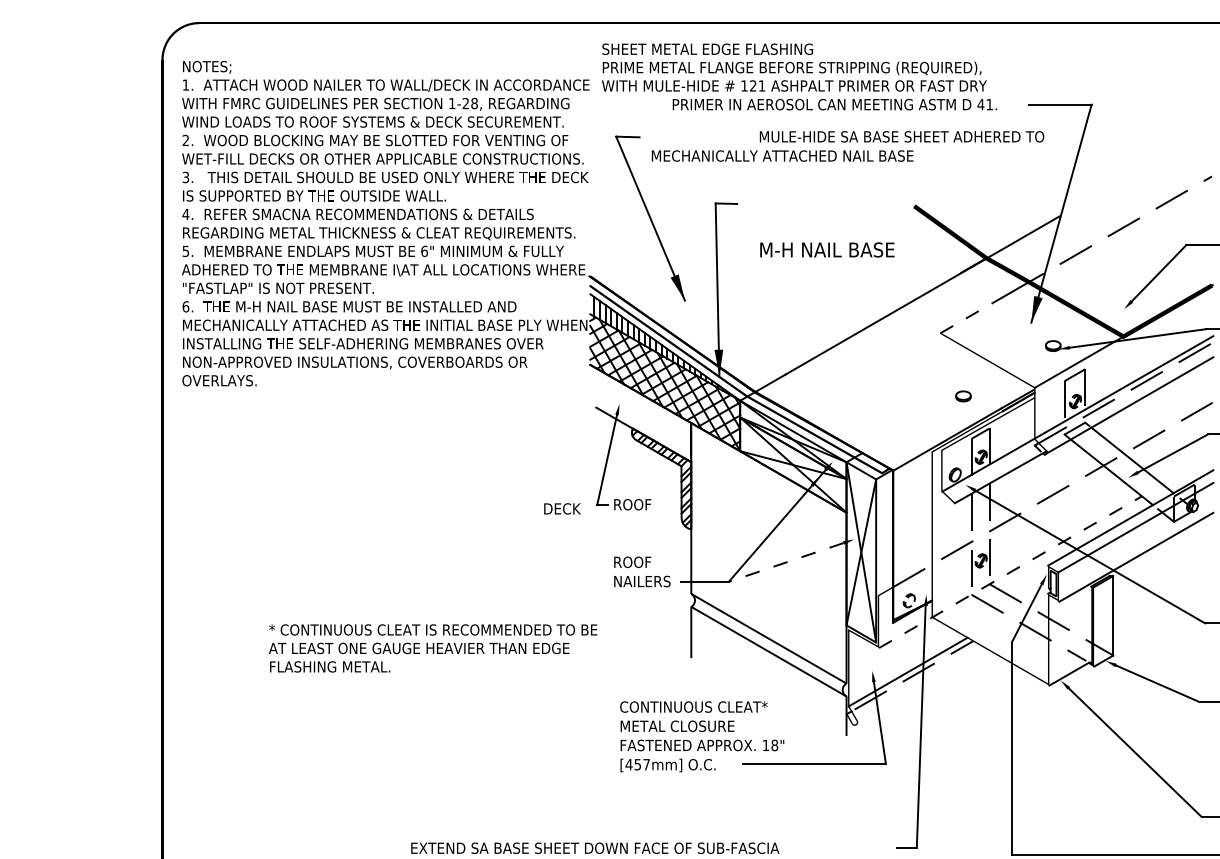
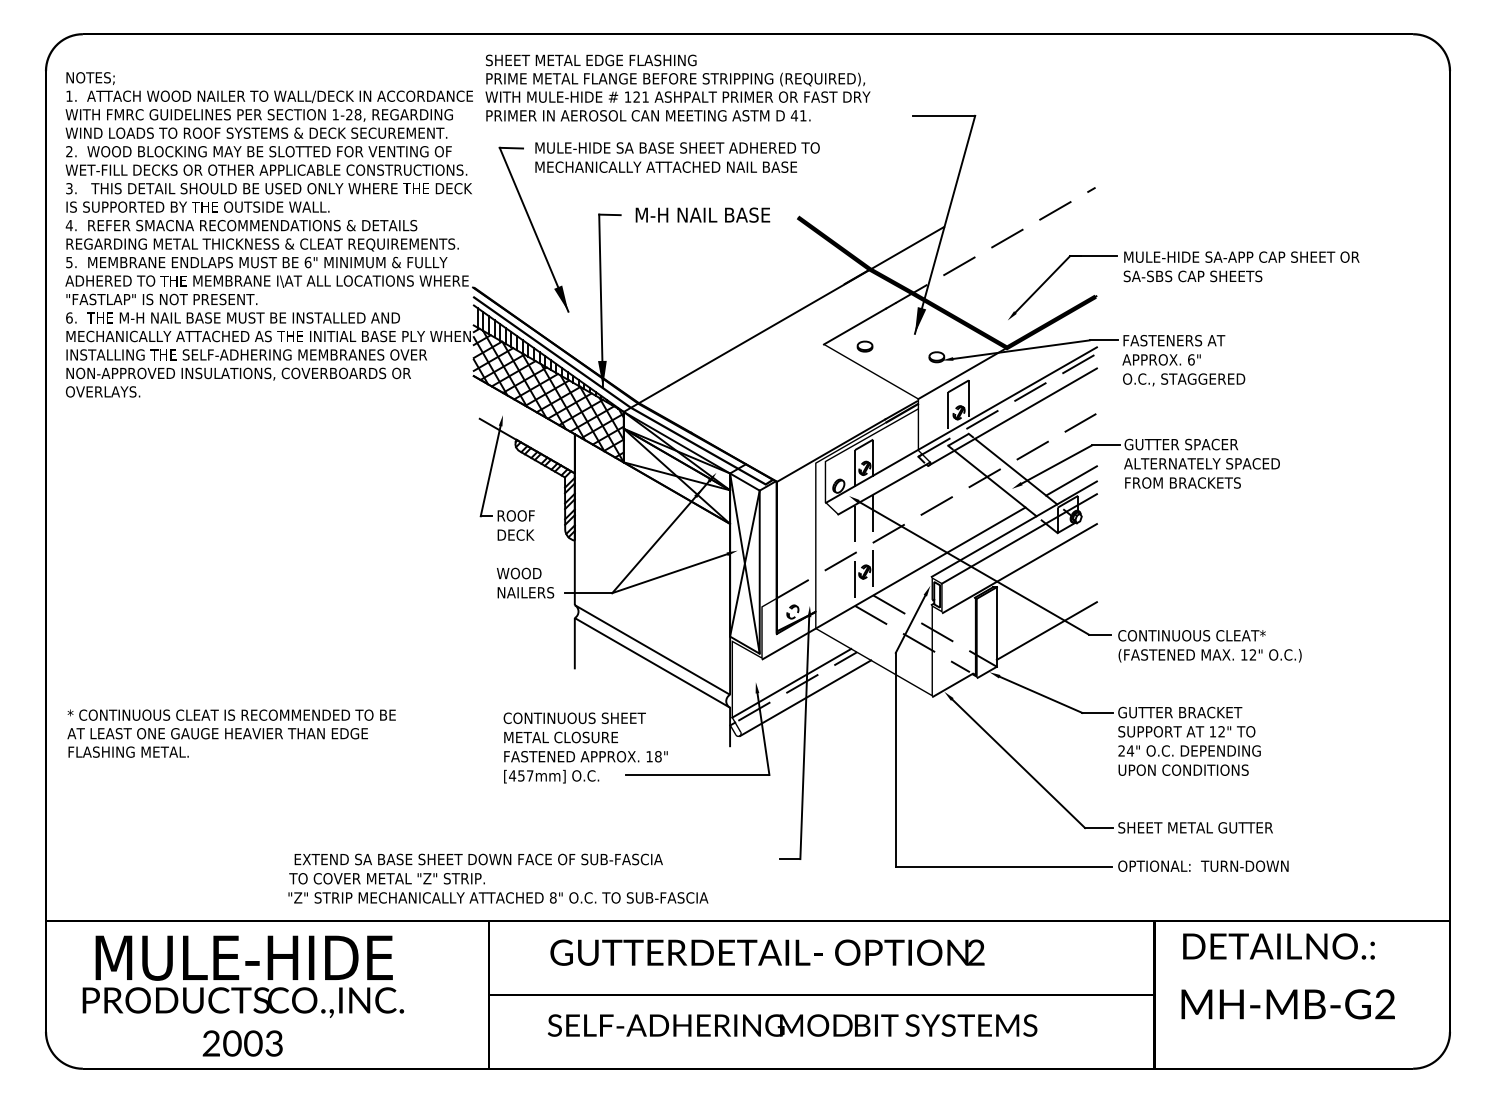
text: (834, 104) -> (648, 115), moved
text: (901, 136) -> (677, 147), moved
text: (826, 249) -> (702, 214), moved
line: (971, 315) -> (855, 326), dashed -> solid
part: (962, 396) -> (864, 346), moved
line: (1187, 469) -> (1071, 480), added
text: (561, 508) -> (515, 534), moved
text: (635, 562) -> (519, 573), ROOF -> WOOD
line: (785, 562) -> (669, 573), dashed -> solid
line: (1010, 572) -> (894, 583), dashed -> solid
line: (1162, 619) -> (1046, 630), added
text: (432, 648) -> (231, 733), moved
line: (921, 687) -> (805, 698), added
text: (742, 707) -> (626, 718), CONTINUOUS CLEAT* -> CONTINUOUS SHEET

